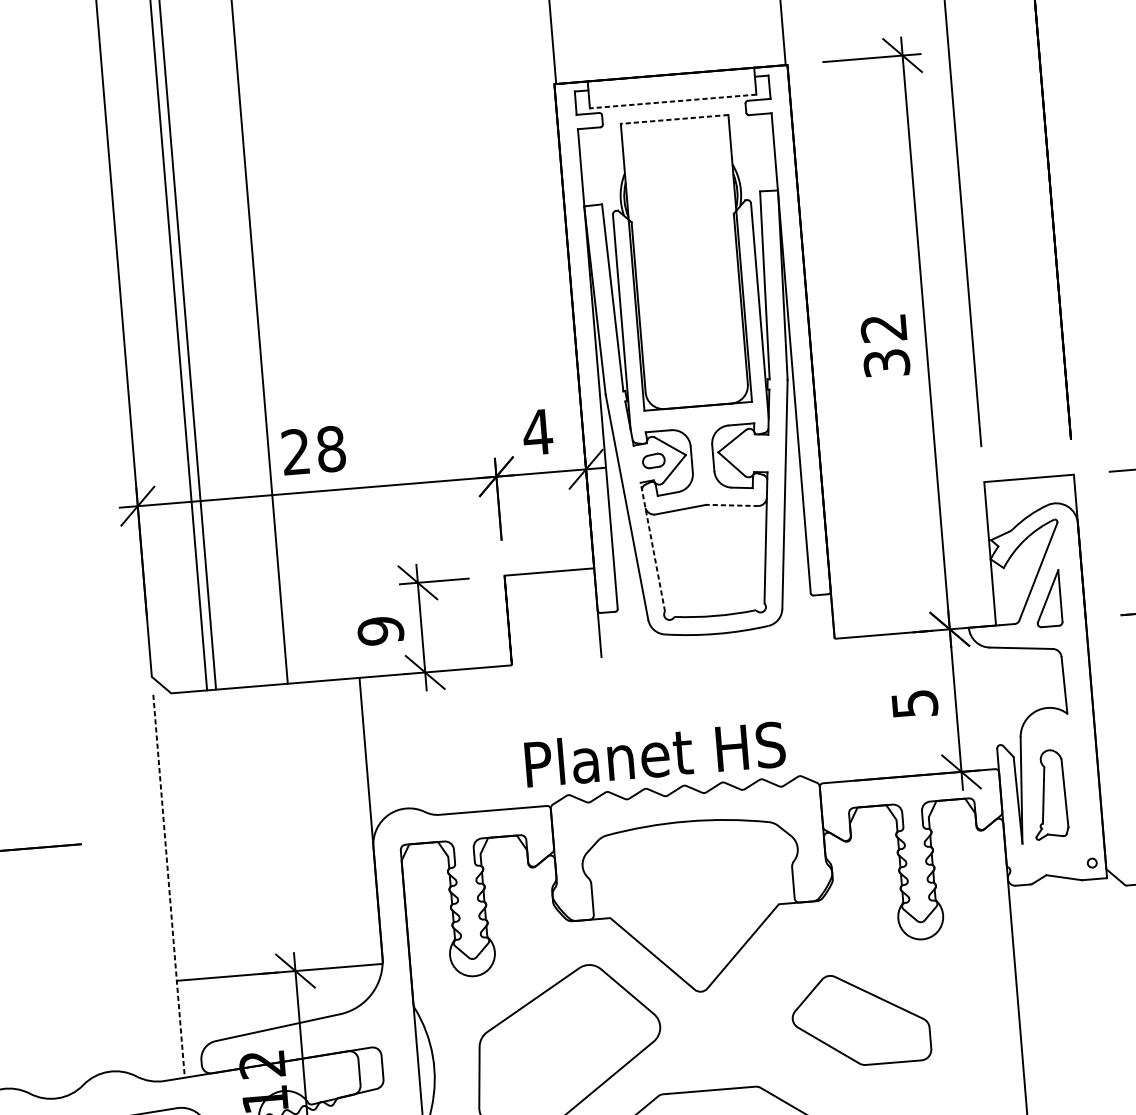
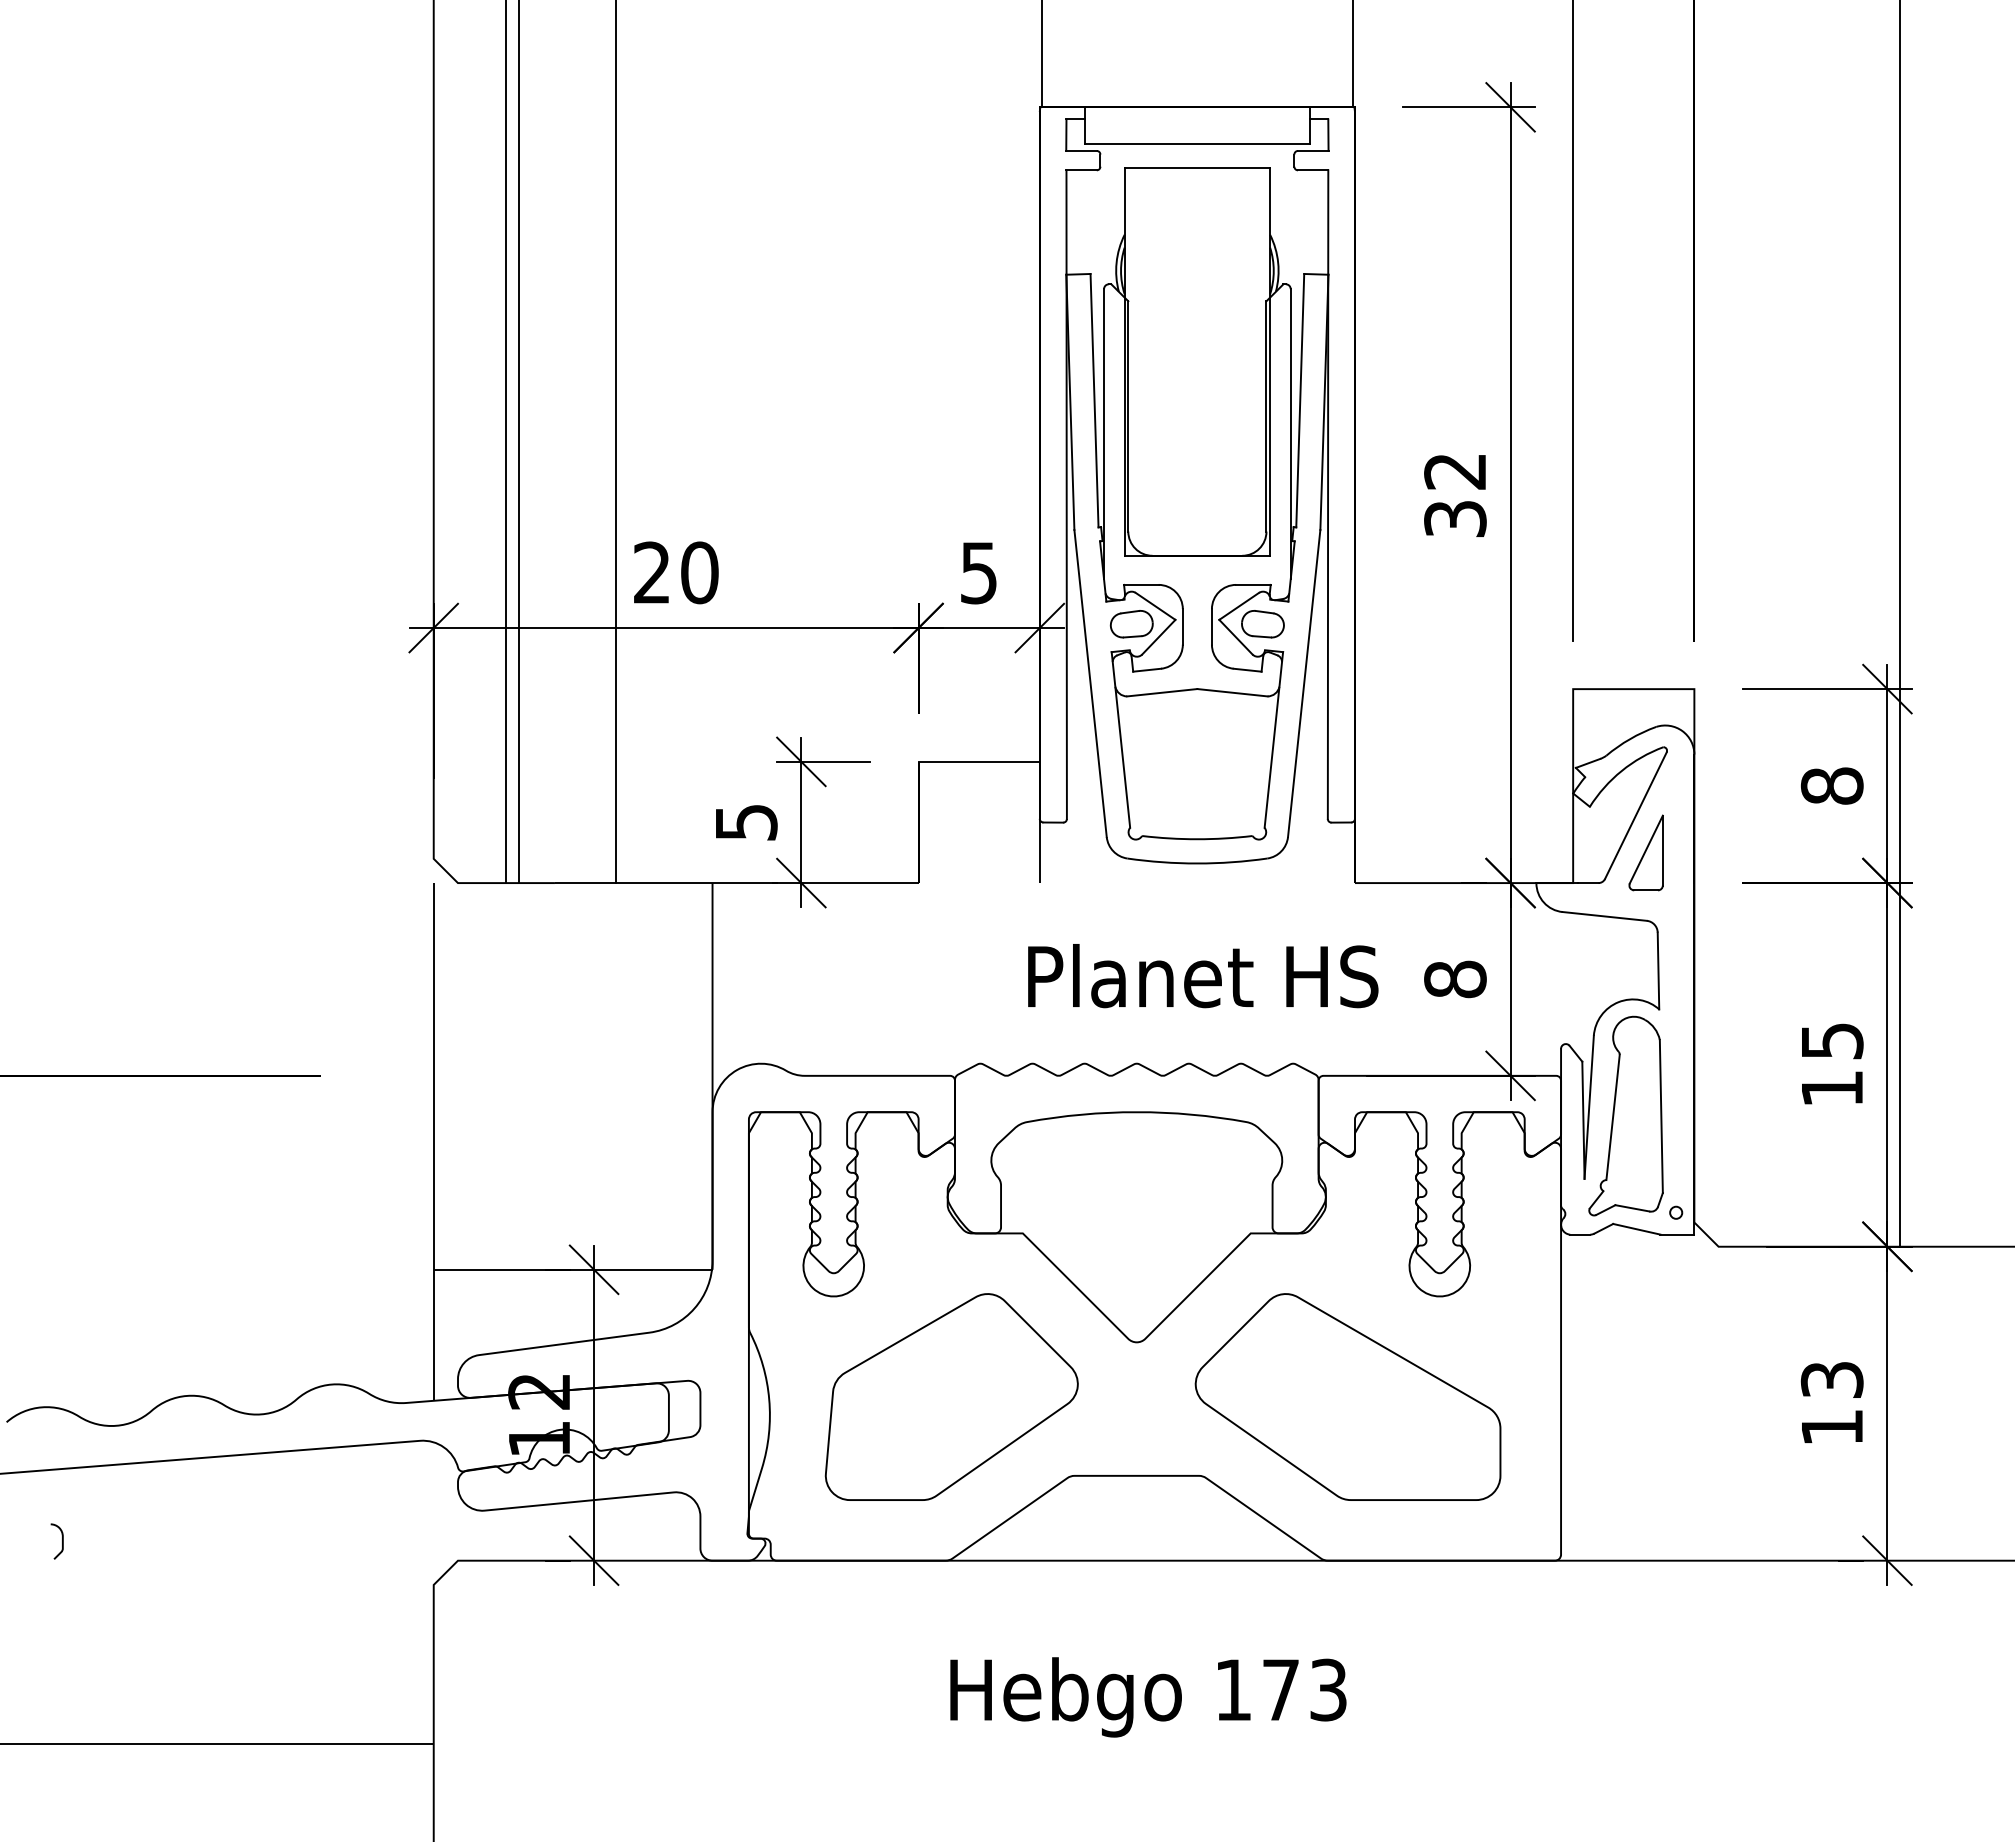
line: (673, 101) -> (1197, 143), dashed -> solid
line: (674, 119) -> (1197, 167), dashed -> solid
text: (537, 432) -> (978, 573), 4 -> 5
text: (331, 448) -> (699, 572), 28 -> 20
part: (750, 453) -> (1262, 624), added
part: (653, 461) -> (1131, 624), size x1.43
line: (731, 505) -> (1231, 692), dashed -> solid
line: (652, 546) -> (1120, 739), dashed -> solid
text: (380, 630) -> (746, 822), 9 -> 5
text: (914, 703) -> (1455, 979), 5 -> 8
text: (655, 754) -> (1203, 976), moved
part: (1048, 794) -> (1625, 1115), size x1.67
line: (168, 885) -> (433, 1141), dashed -> solid
part: (860, 1018) -> (1347, 1396), size x1.67

